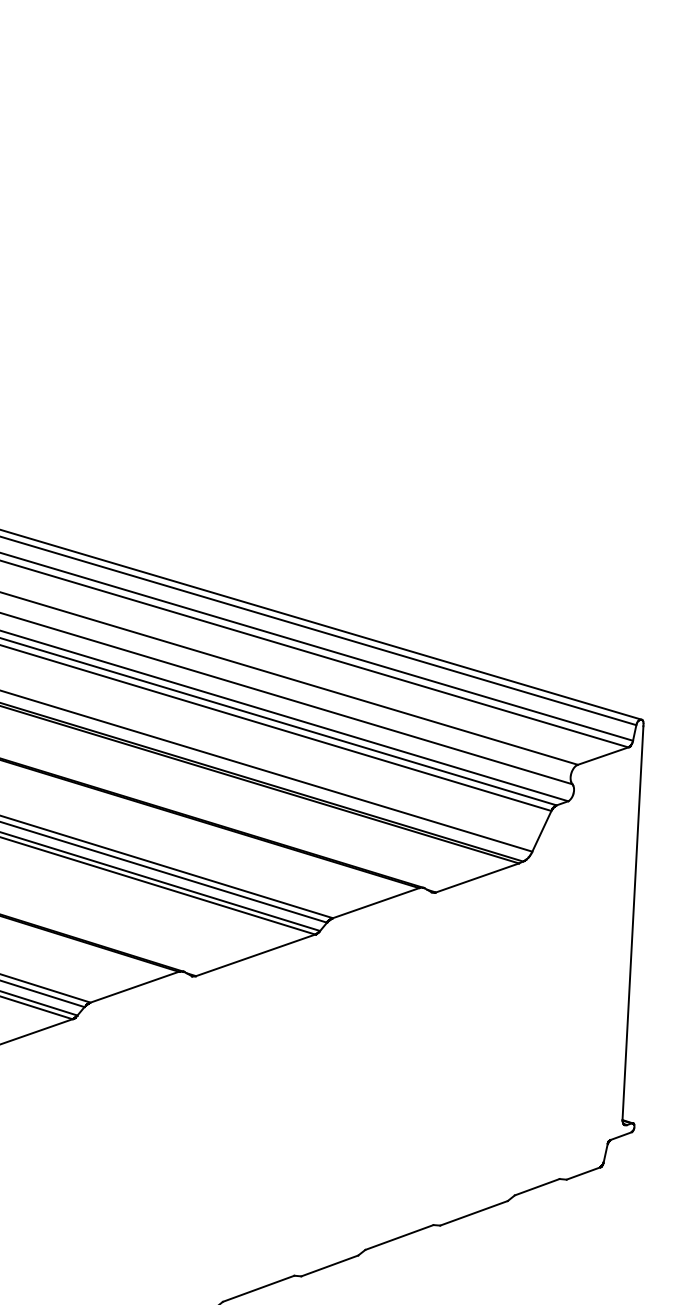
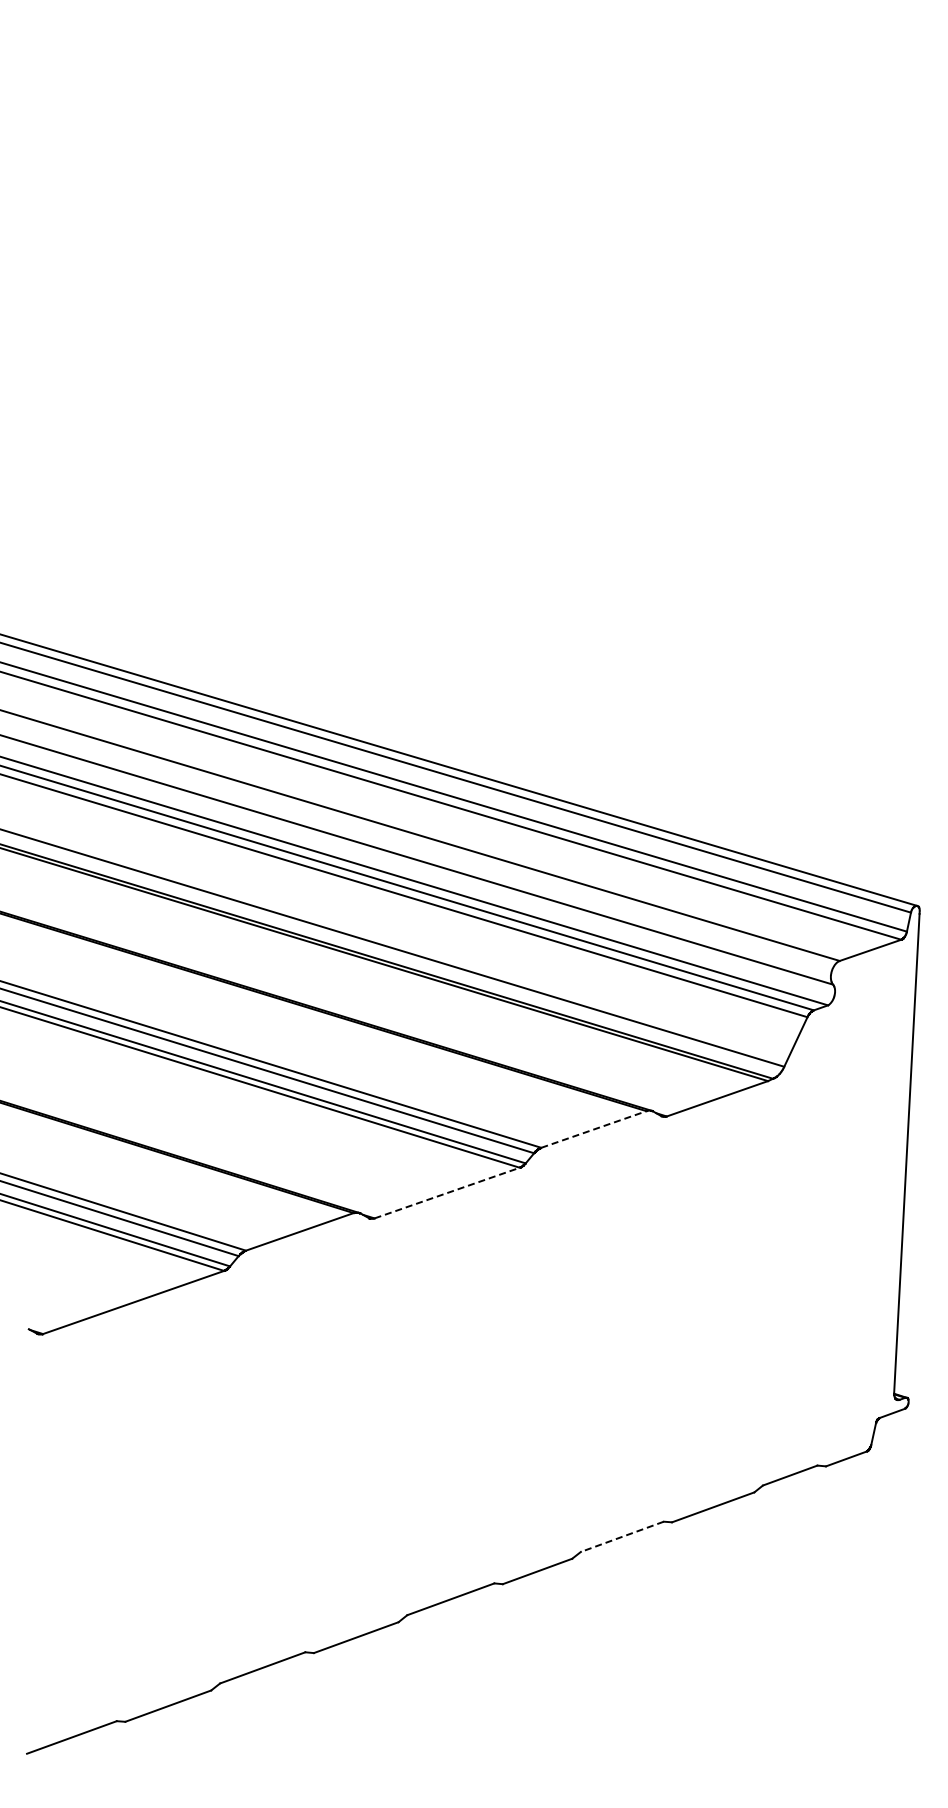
line: (375, 903) -> (593, 1129), solid -> dashed
line: (255, 955) -> (447, 1193), solid -> dashed
line: (398, 1237) -> (621, 1536), solid -> dashed

